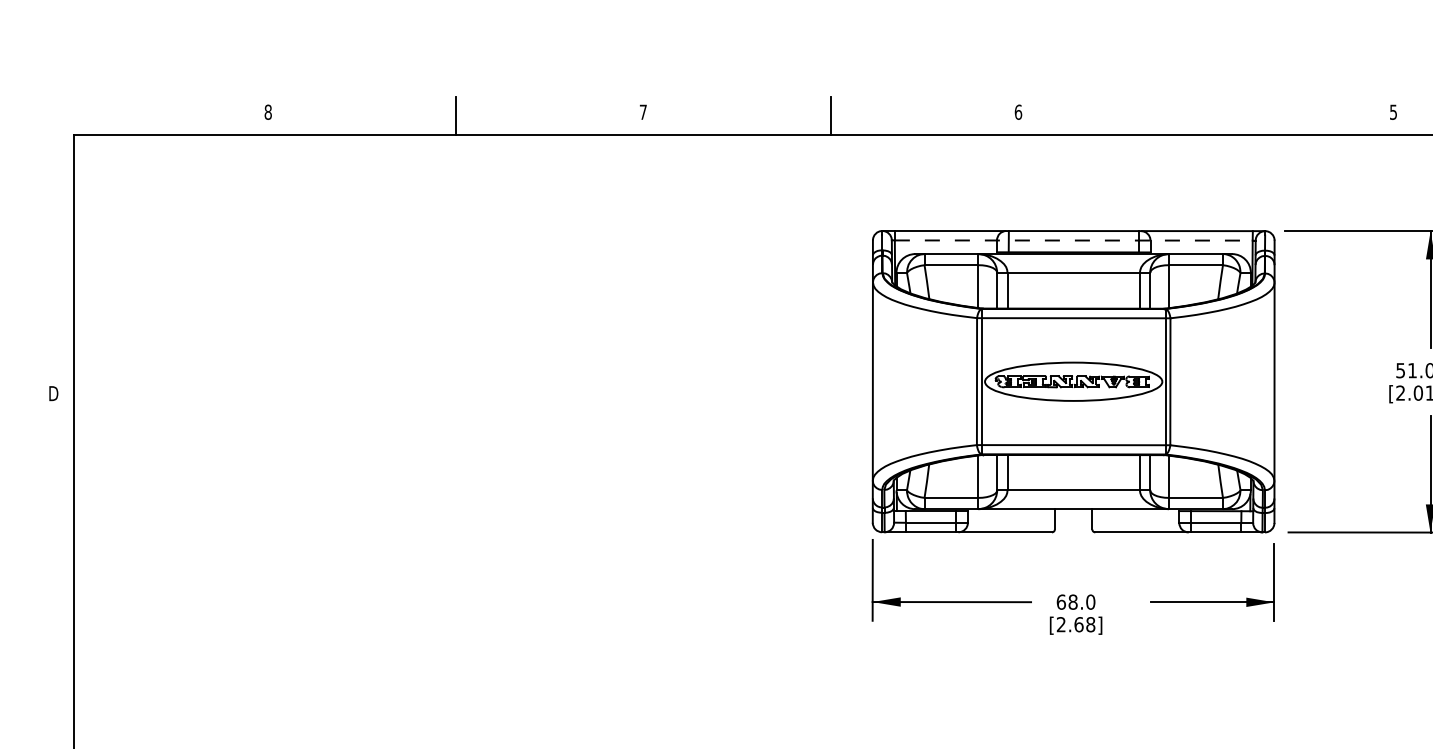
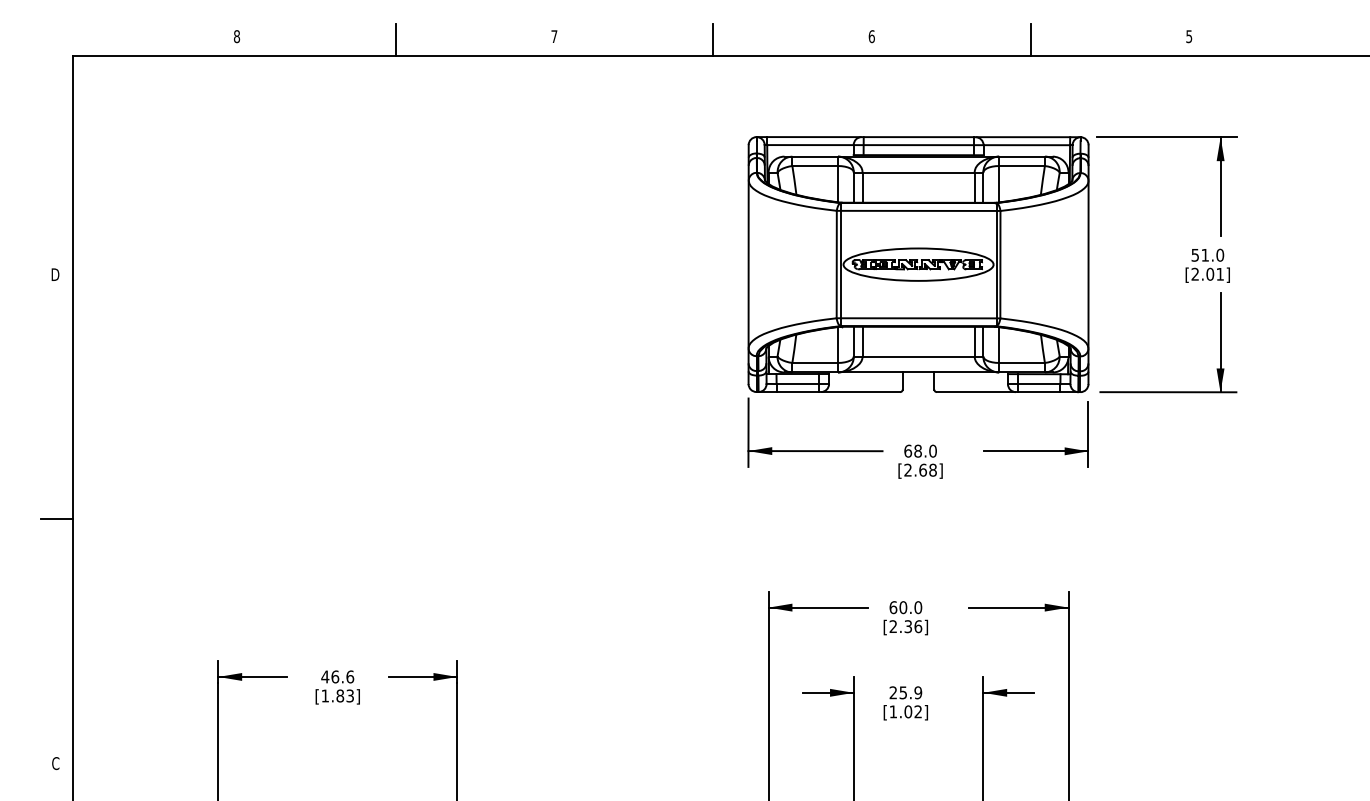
line: (1205, 115) -> (1030, 39), added
line: (1074, 240) -> (919, 145), dashed -> solid
line: (54, 682) -> (56, 519), added

